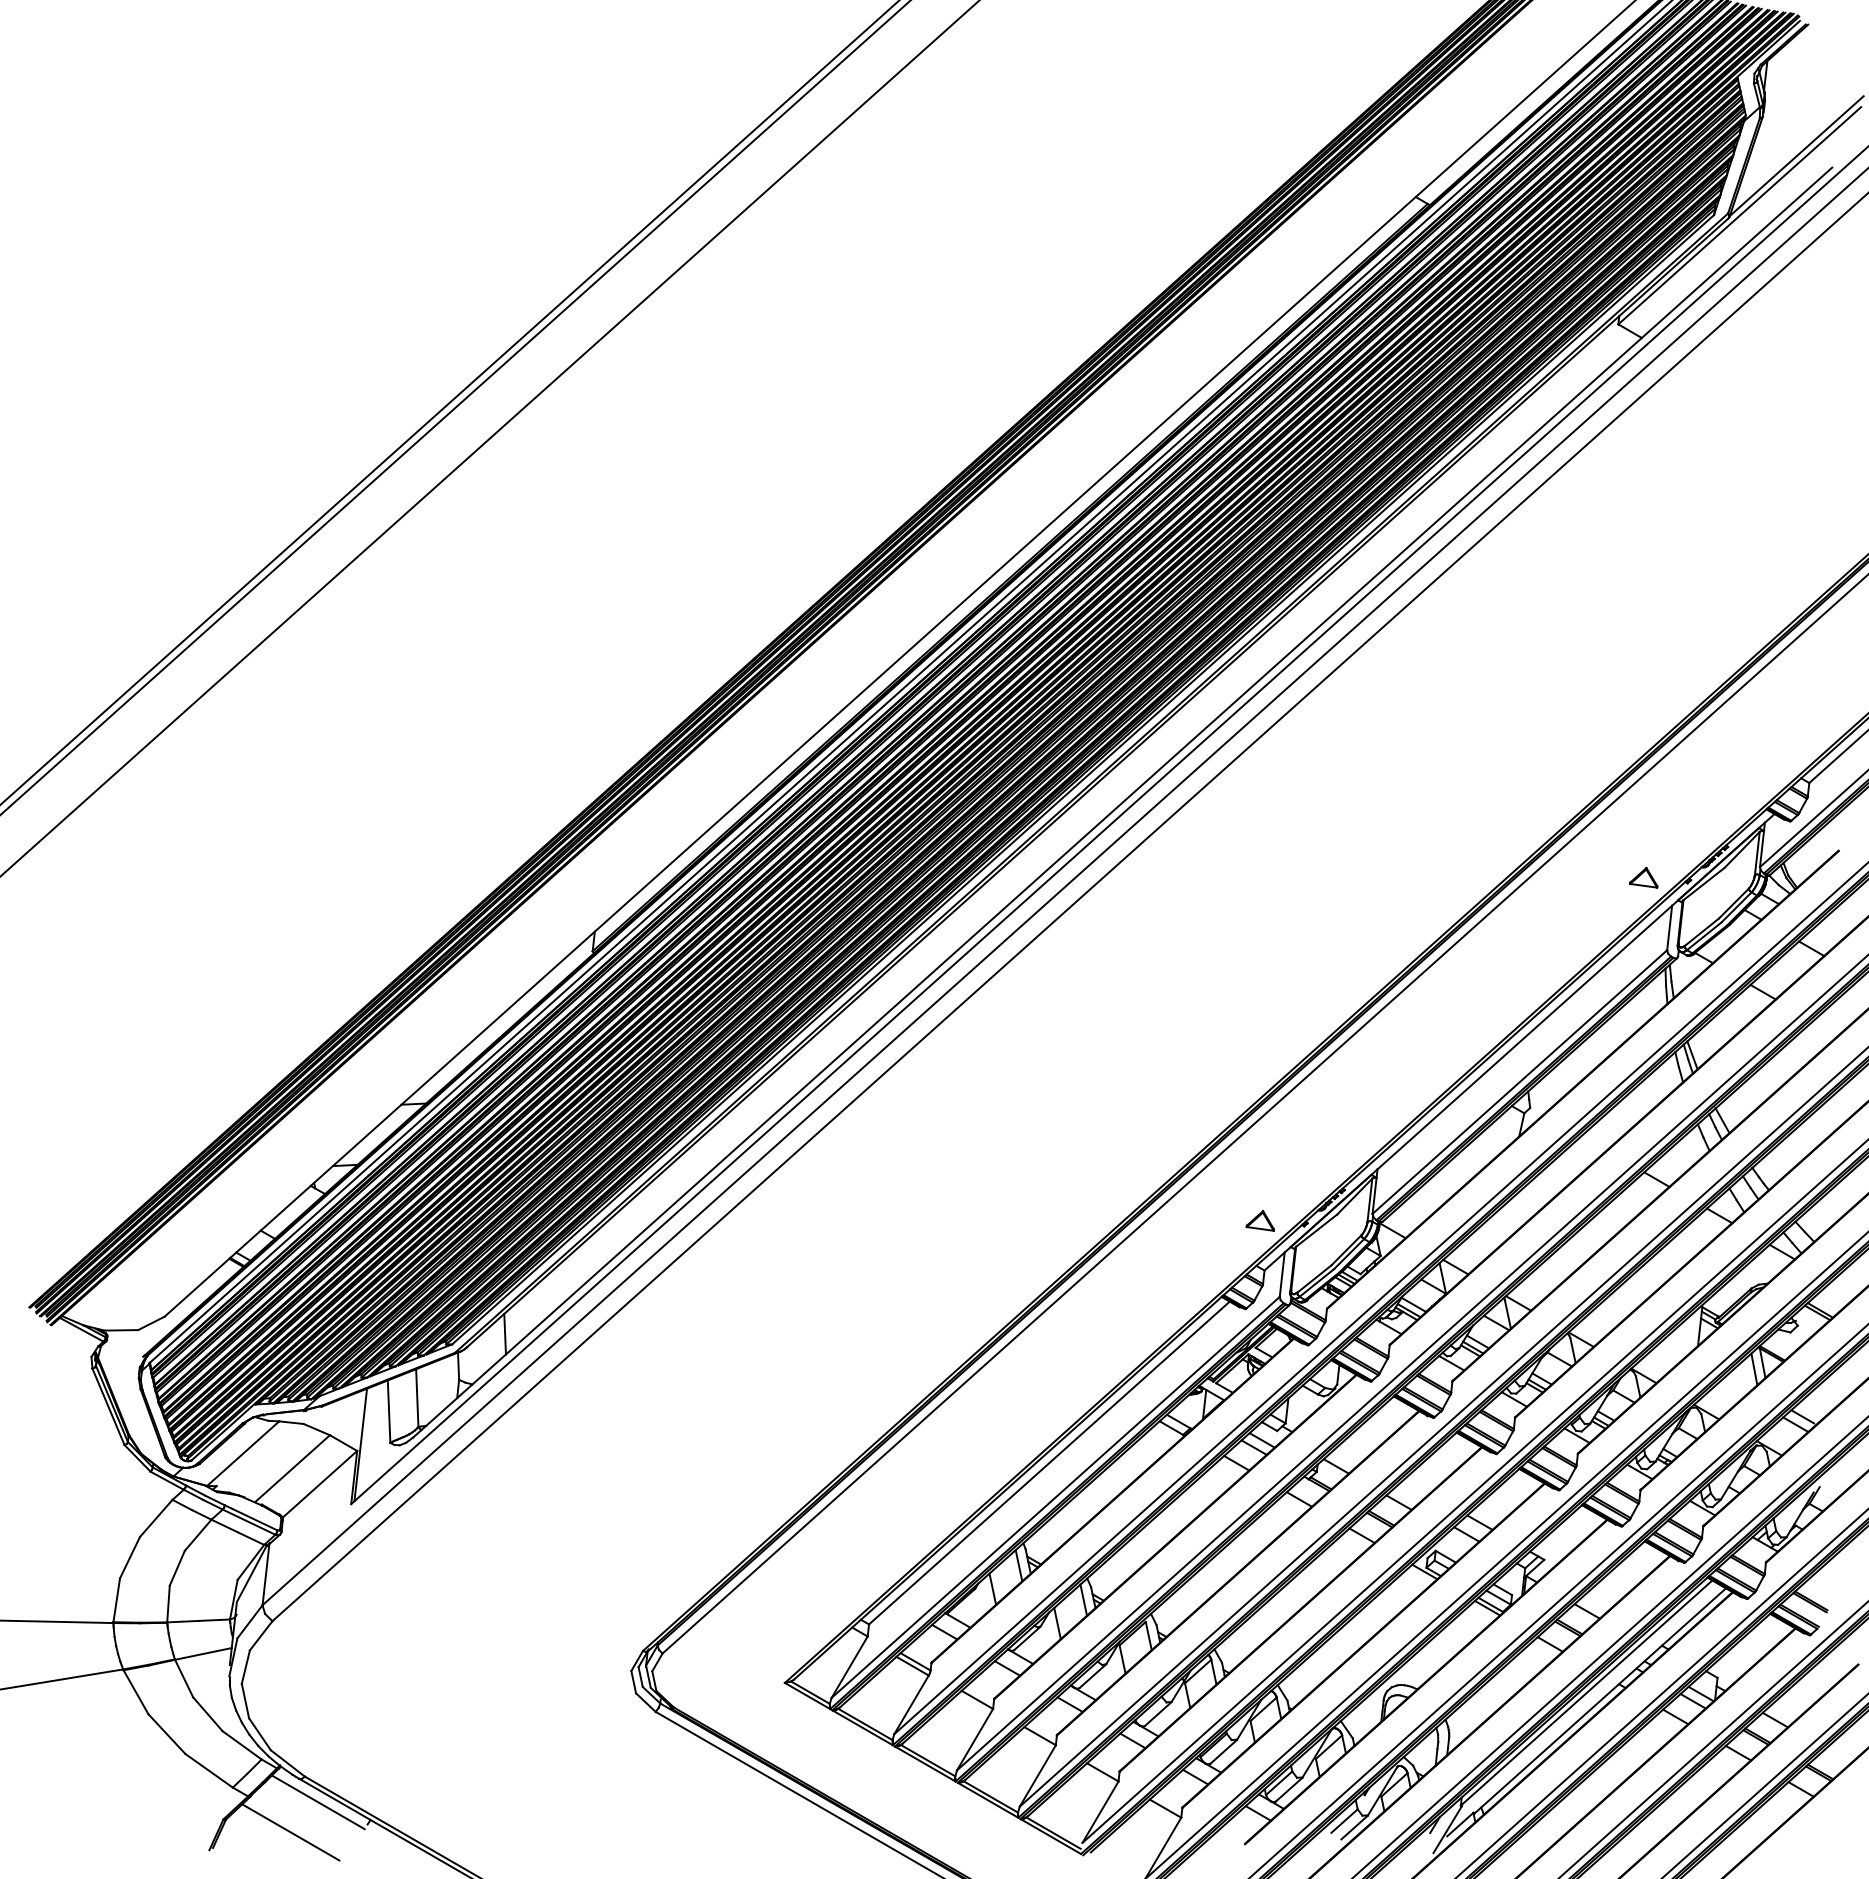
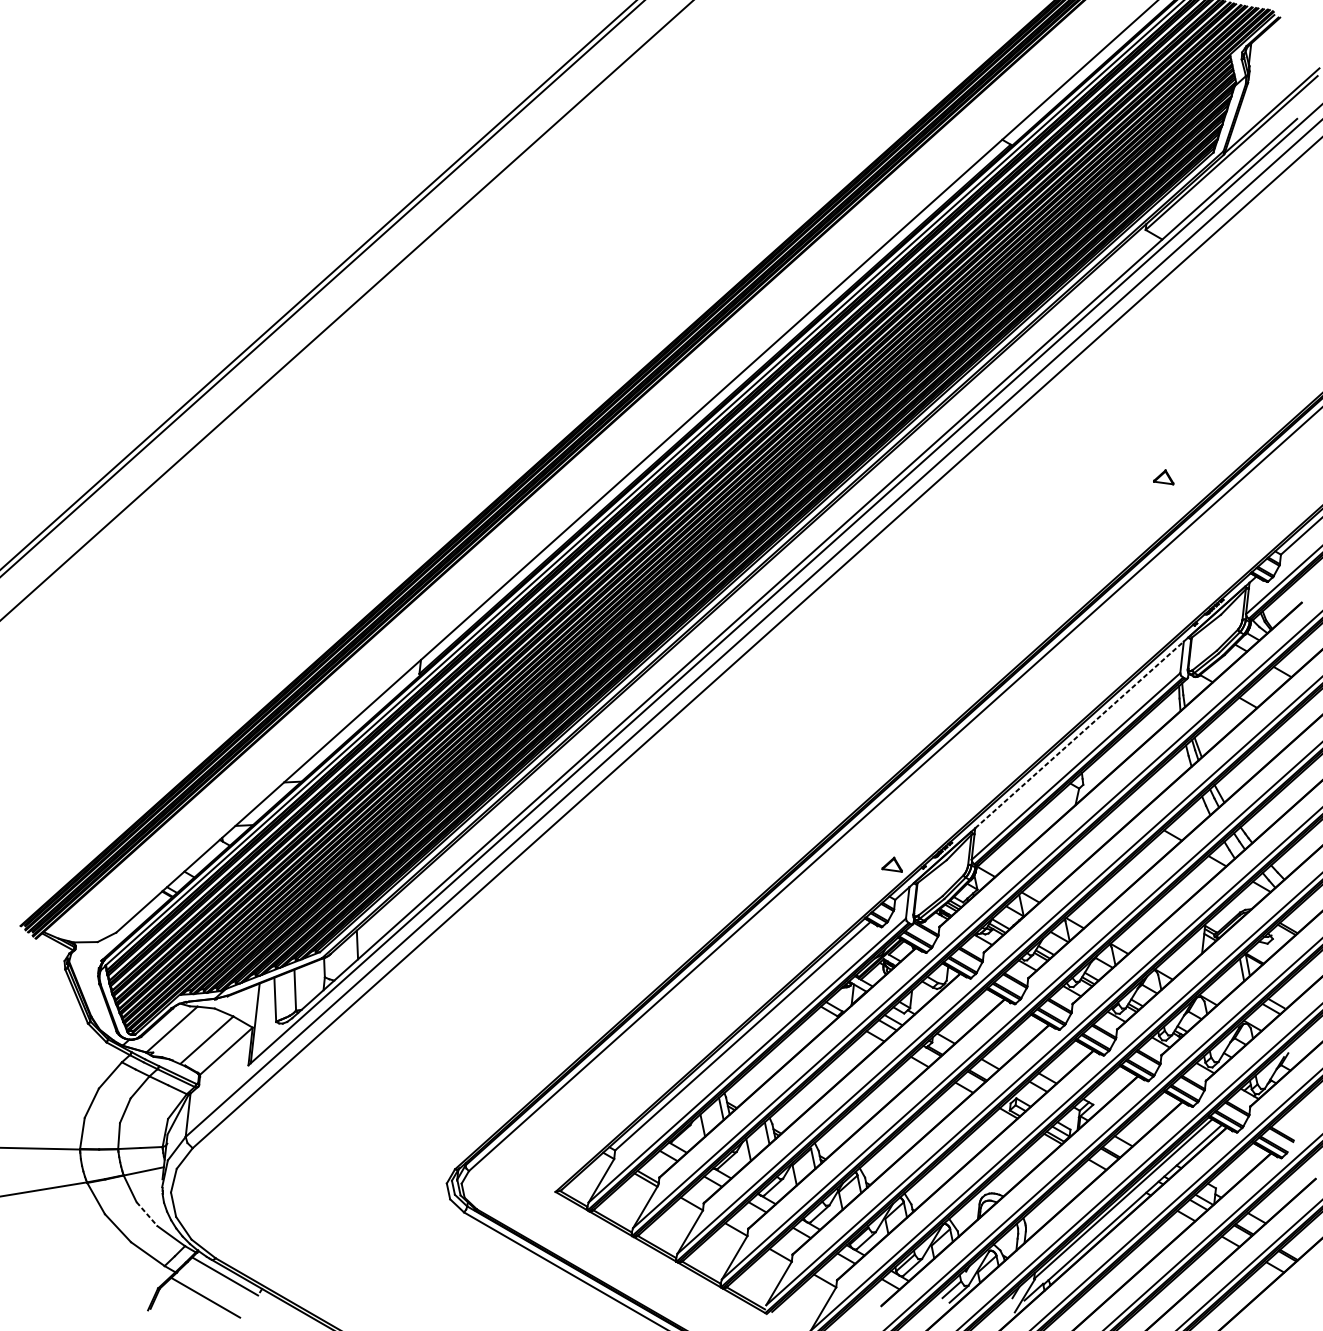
part: (1643, 877) -> (1163, 477), moved
line: (1524, 1037) -> (1079, 734), solid -> dashed
line: (208, 1714) -> (147, 1214), solid -> dashed

